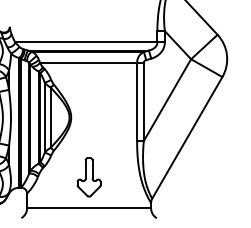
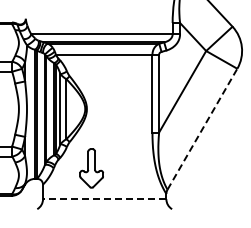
line: (187, 138) -> (202, 129), solid -> dashed
part: (88, 177) -> (91, 168), moved
line: (88, 208) -> (104, 199), solid -> dashed

